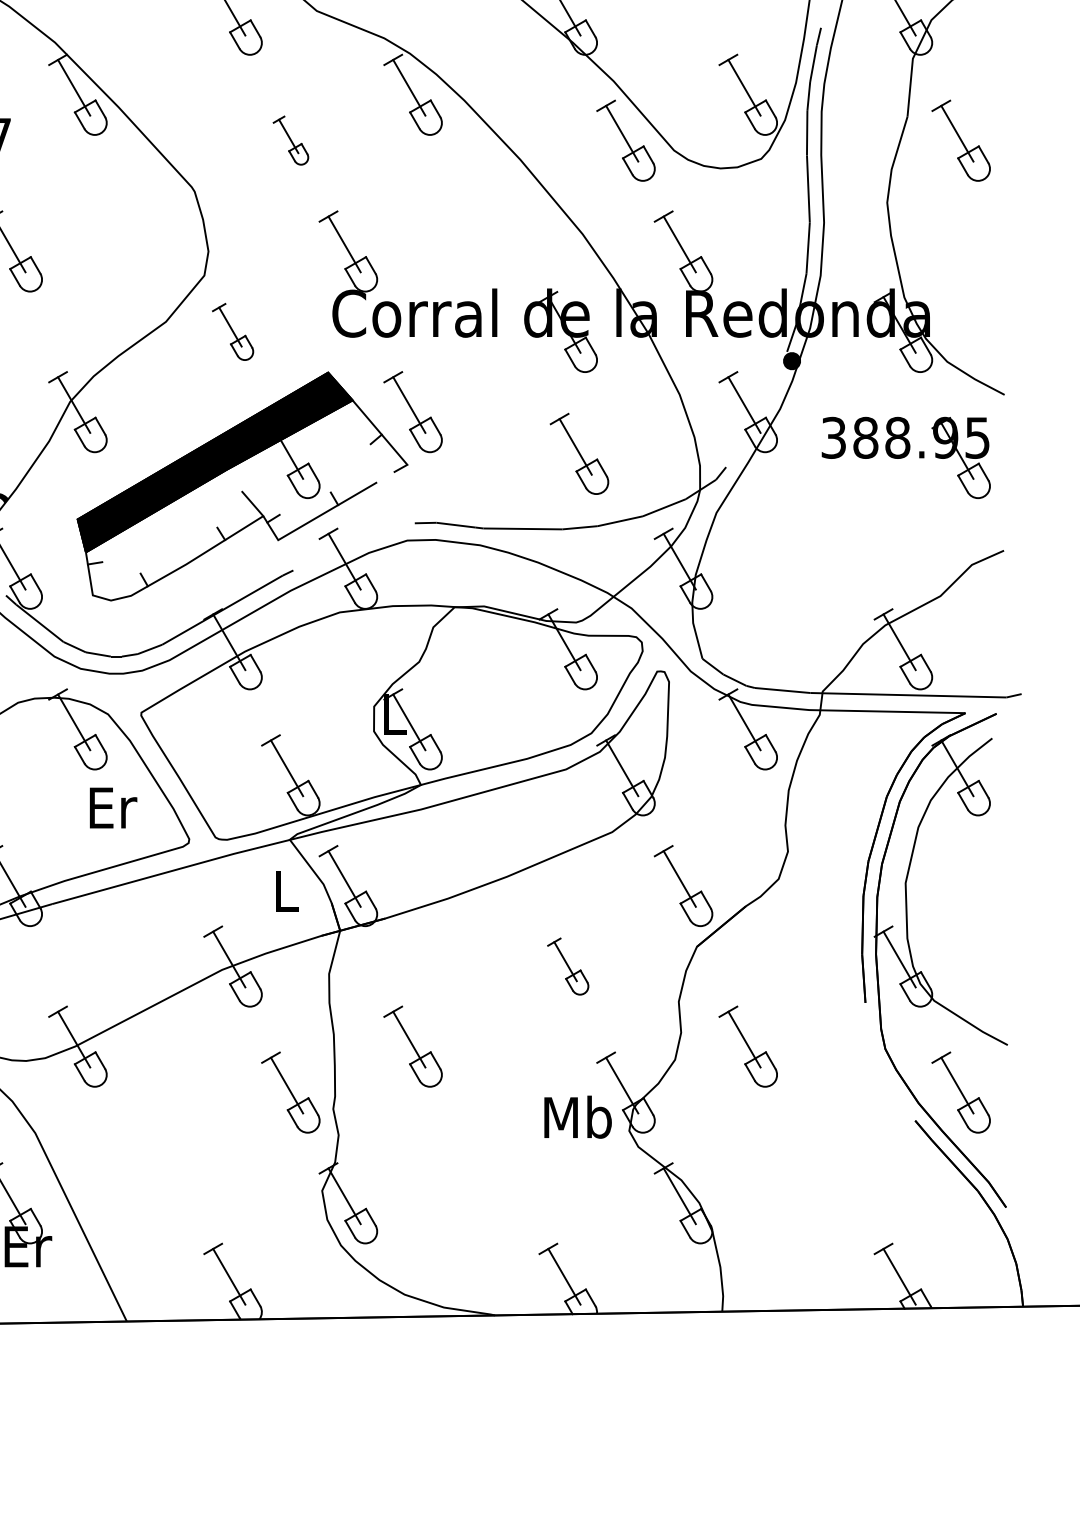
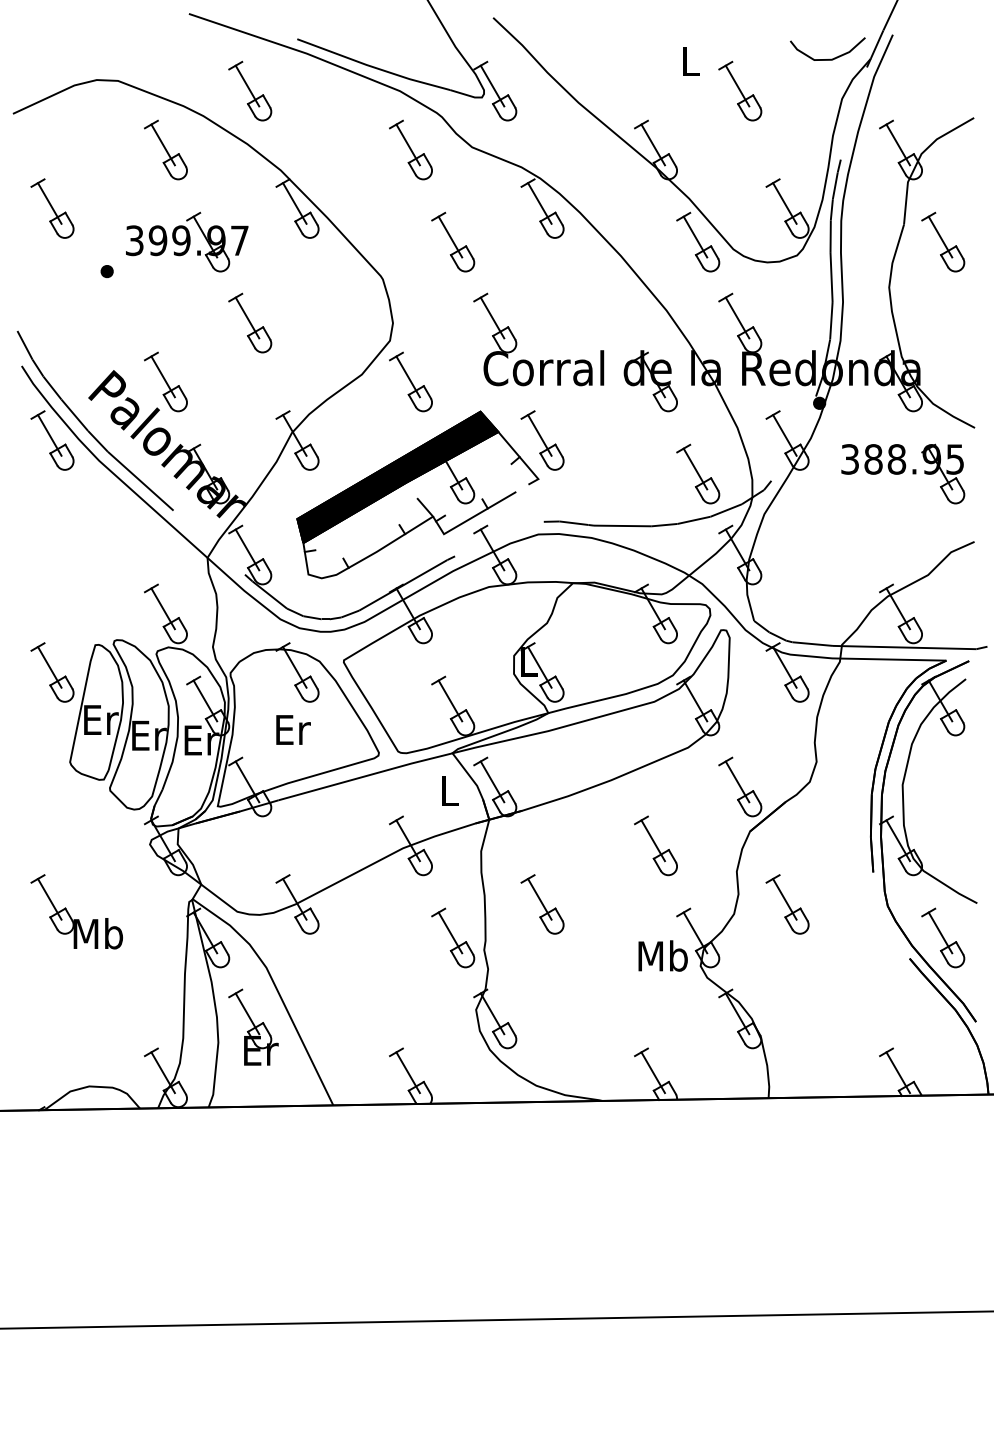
part: (291, 139) -> (453, 241), size x1.67
part: (232, 331) -> (410, 381), size x1.43
part: (579, 453) -> (698, 473), moved
text: (113, 807) -> (293, 729), moved
part: (567, 966) -> (655, 845), size x1.43

